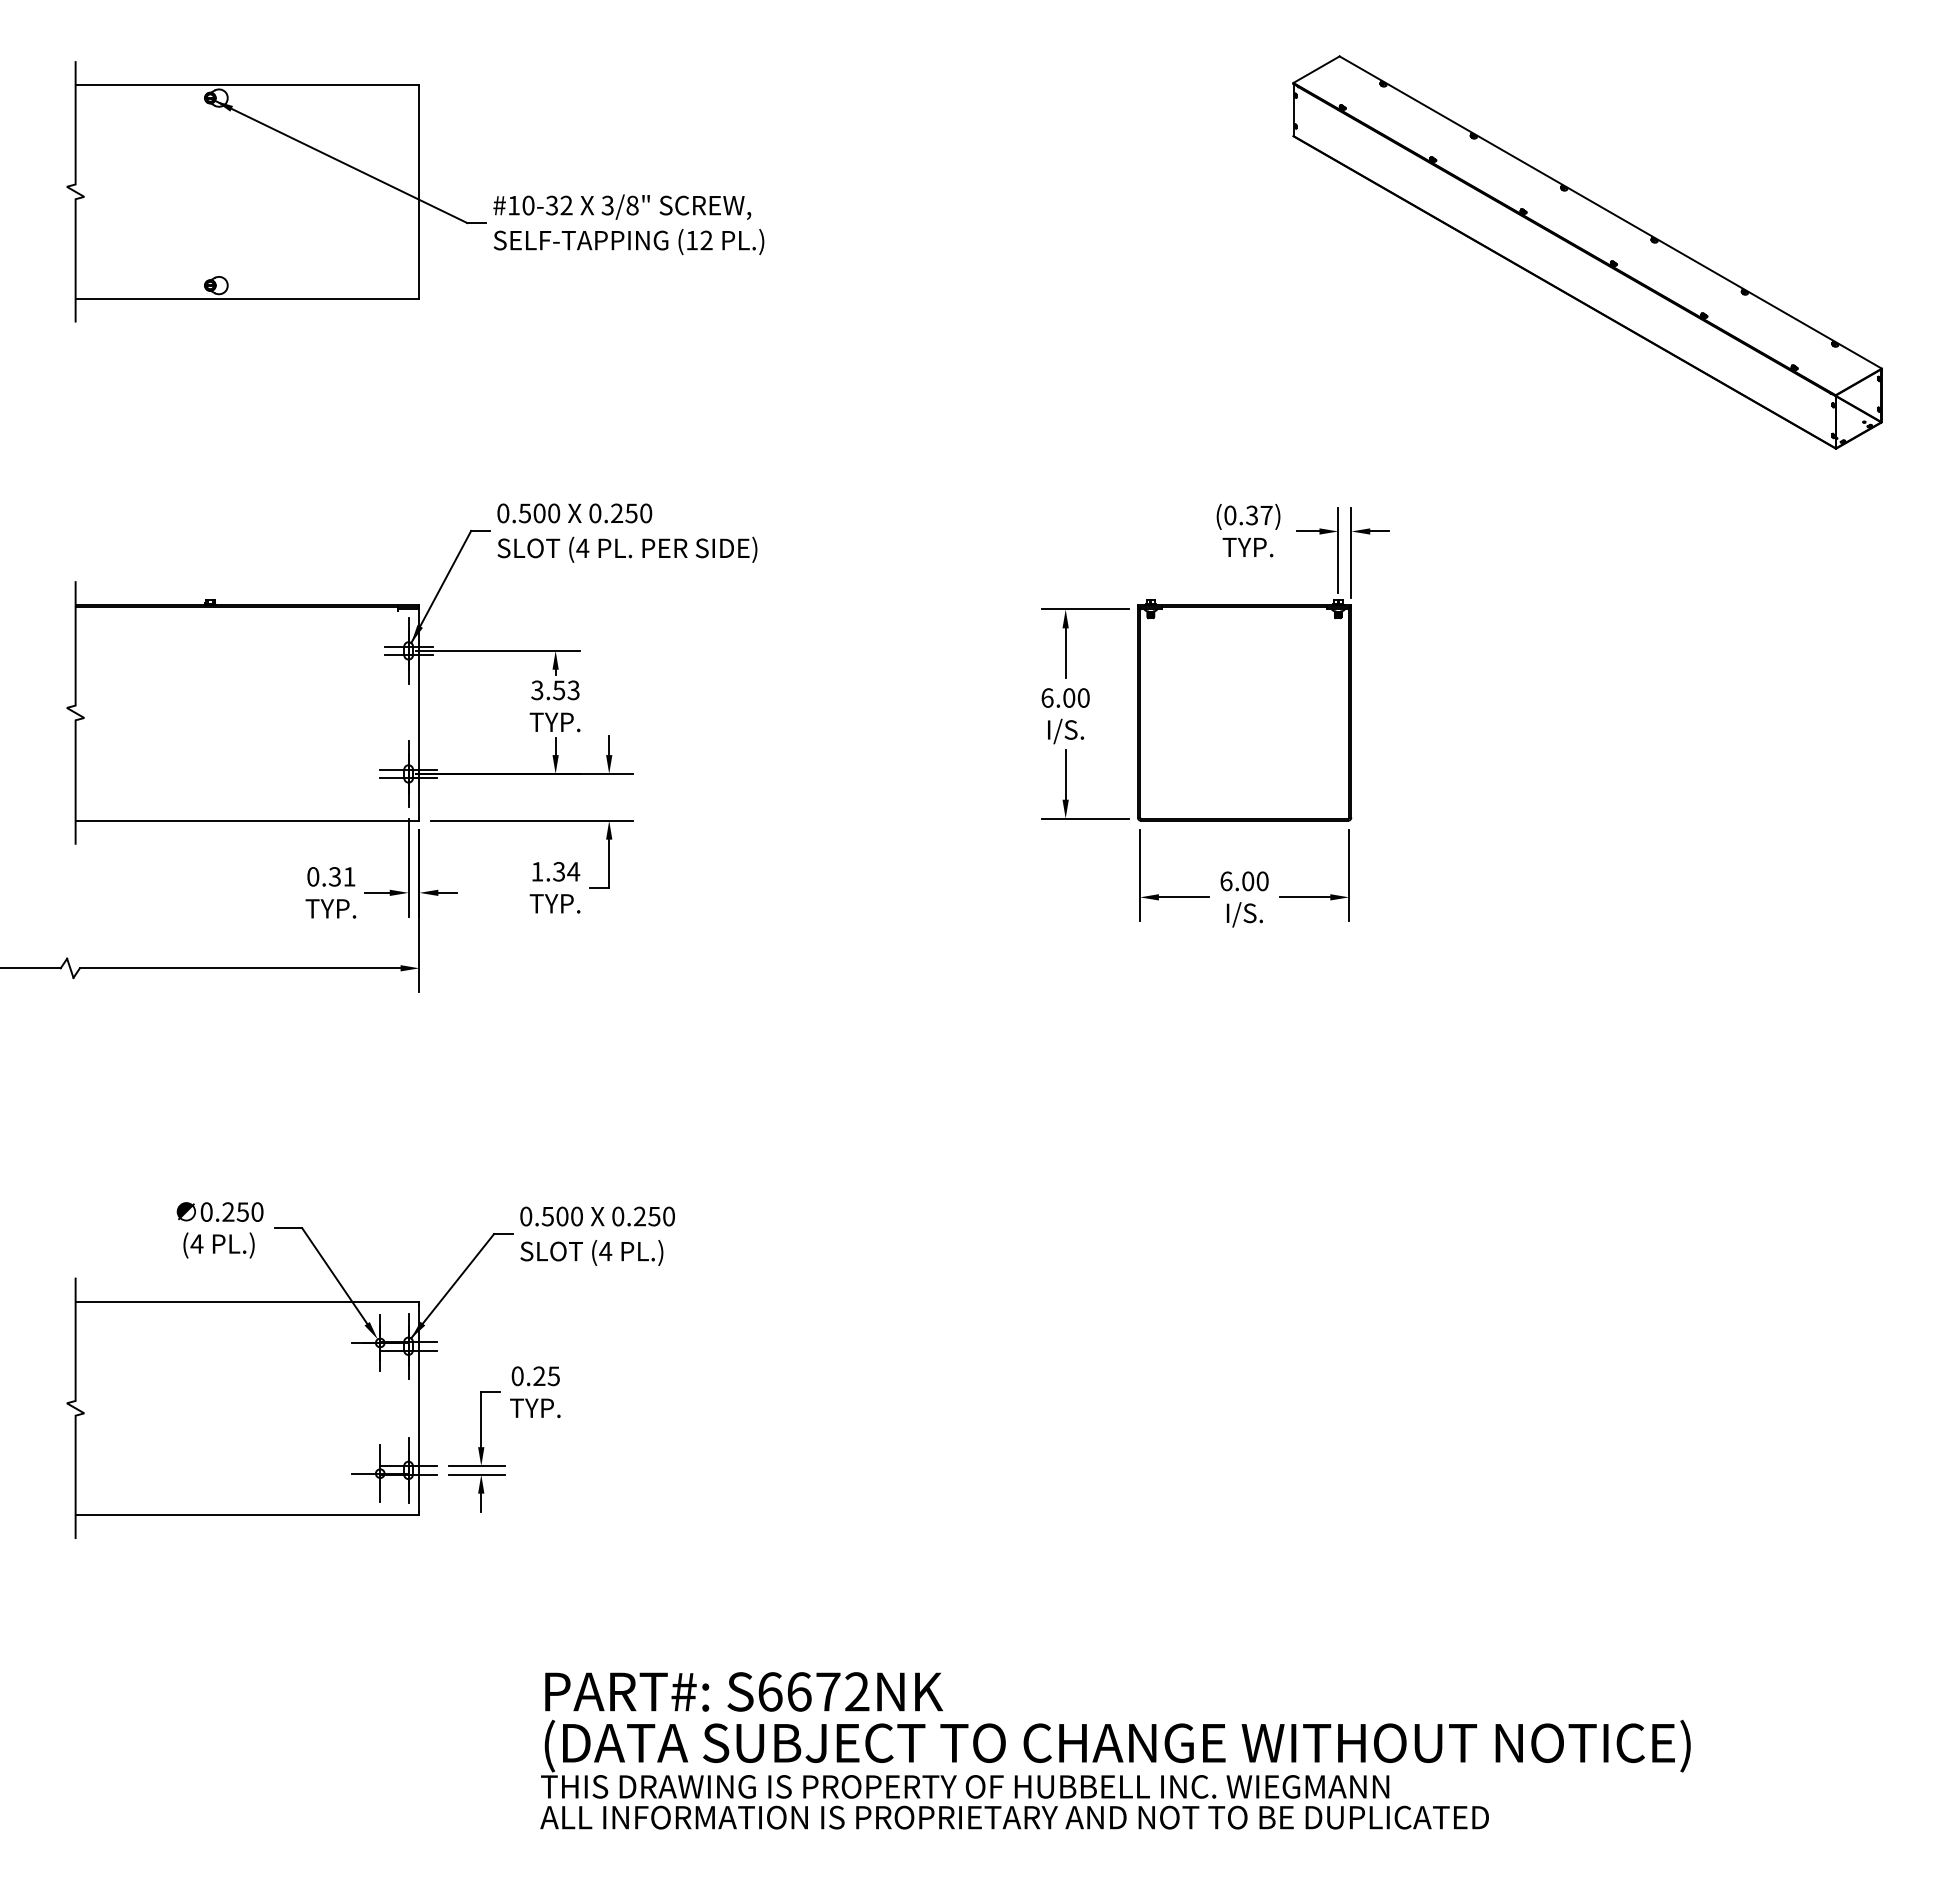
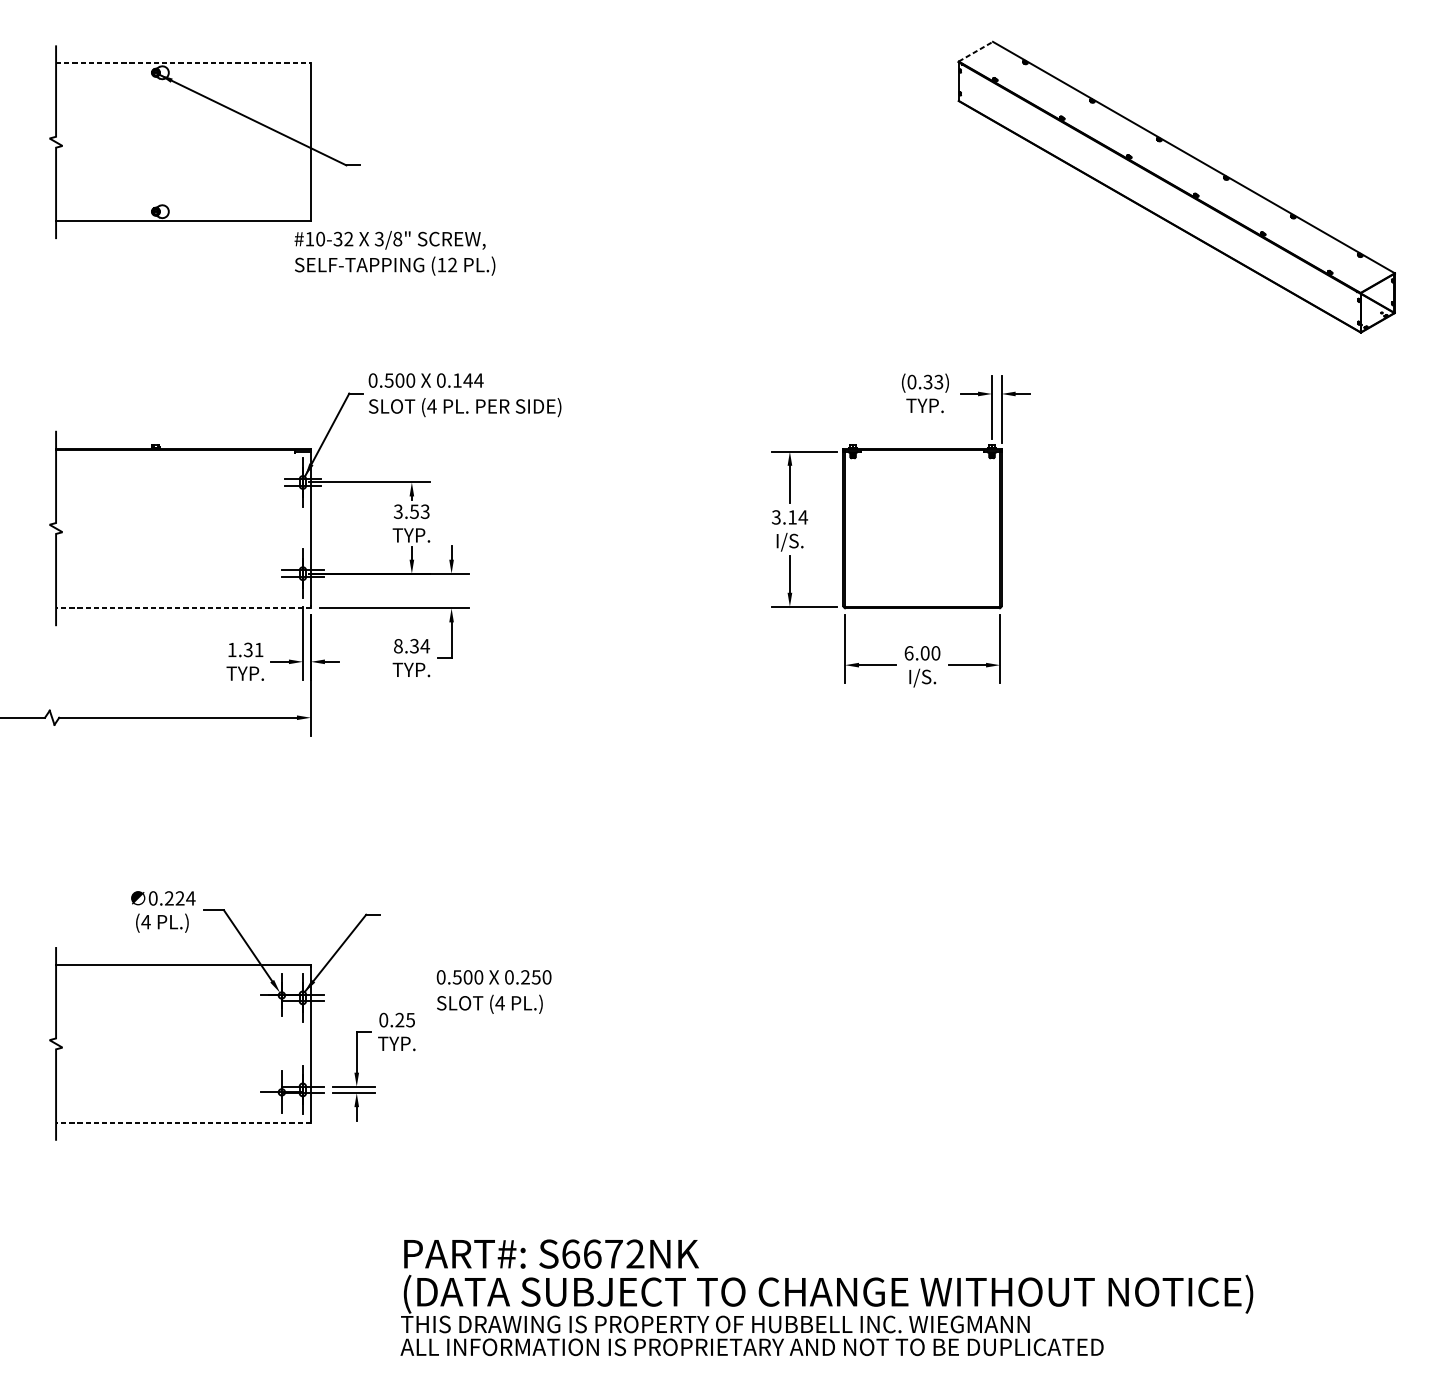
line: (1316, 69) -> (975, 51), solid -> dashed
line: (247, 85) -> (183, 63), solid -> dashed
text: (628, 224) -> (394, 253), moved
text: (631, 513) -> (468, 380), 0.250 -> 0.144
text: (1266, 515) -> (938, 382), (0.37) -> (0.33)
text: (1065, 697) -> (789, 517), 6.00 -> 3.14
line: (247, 820) -> (183, 608), solid -> dashed
text: (537, 871) -> (398, 646), 1.34 -> 8.34
text: (313, 876) -> (232, 649), 0.31 -> 1.31
text: (249, 1211) -> (184, 898), 0.250 -> 0.224
text: (597, 1235) -> (494, 991), moved
line: (247, 1515) -> (183, 1123), solid -> dashed

